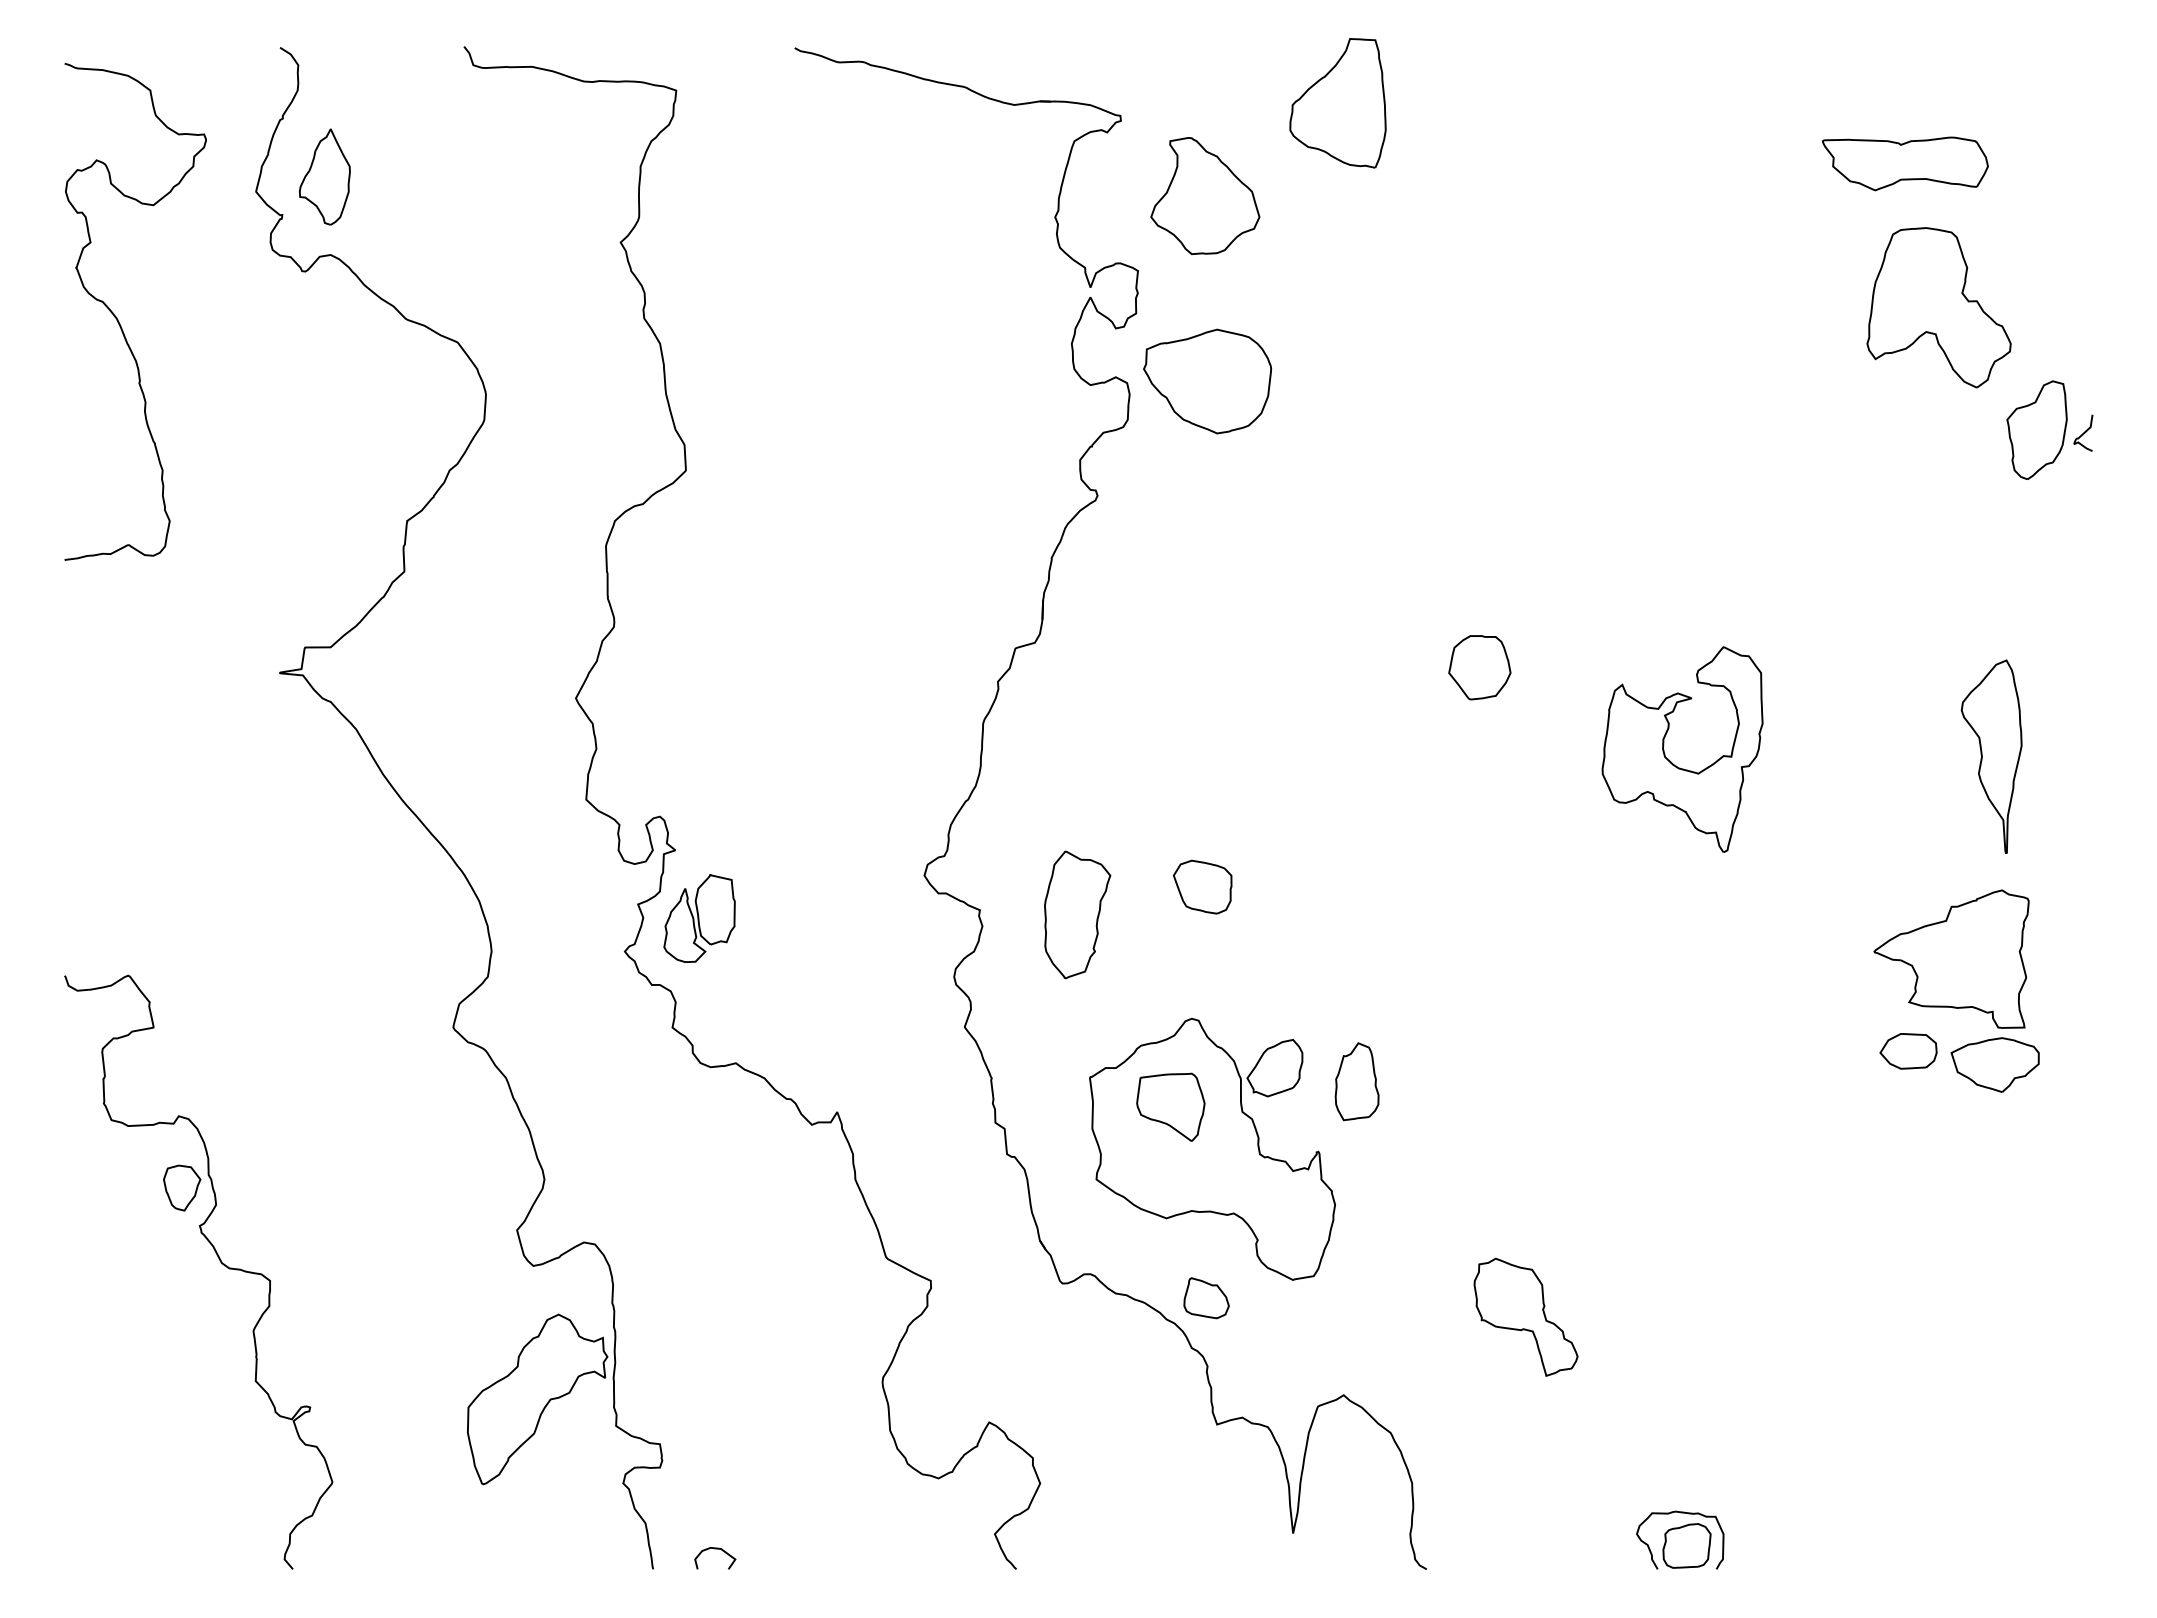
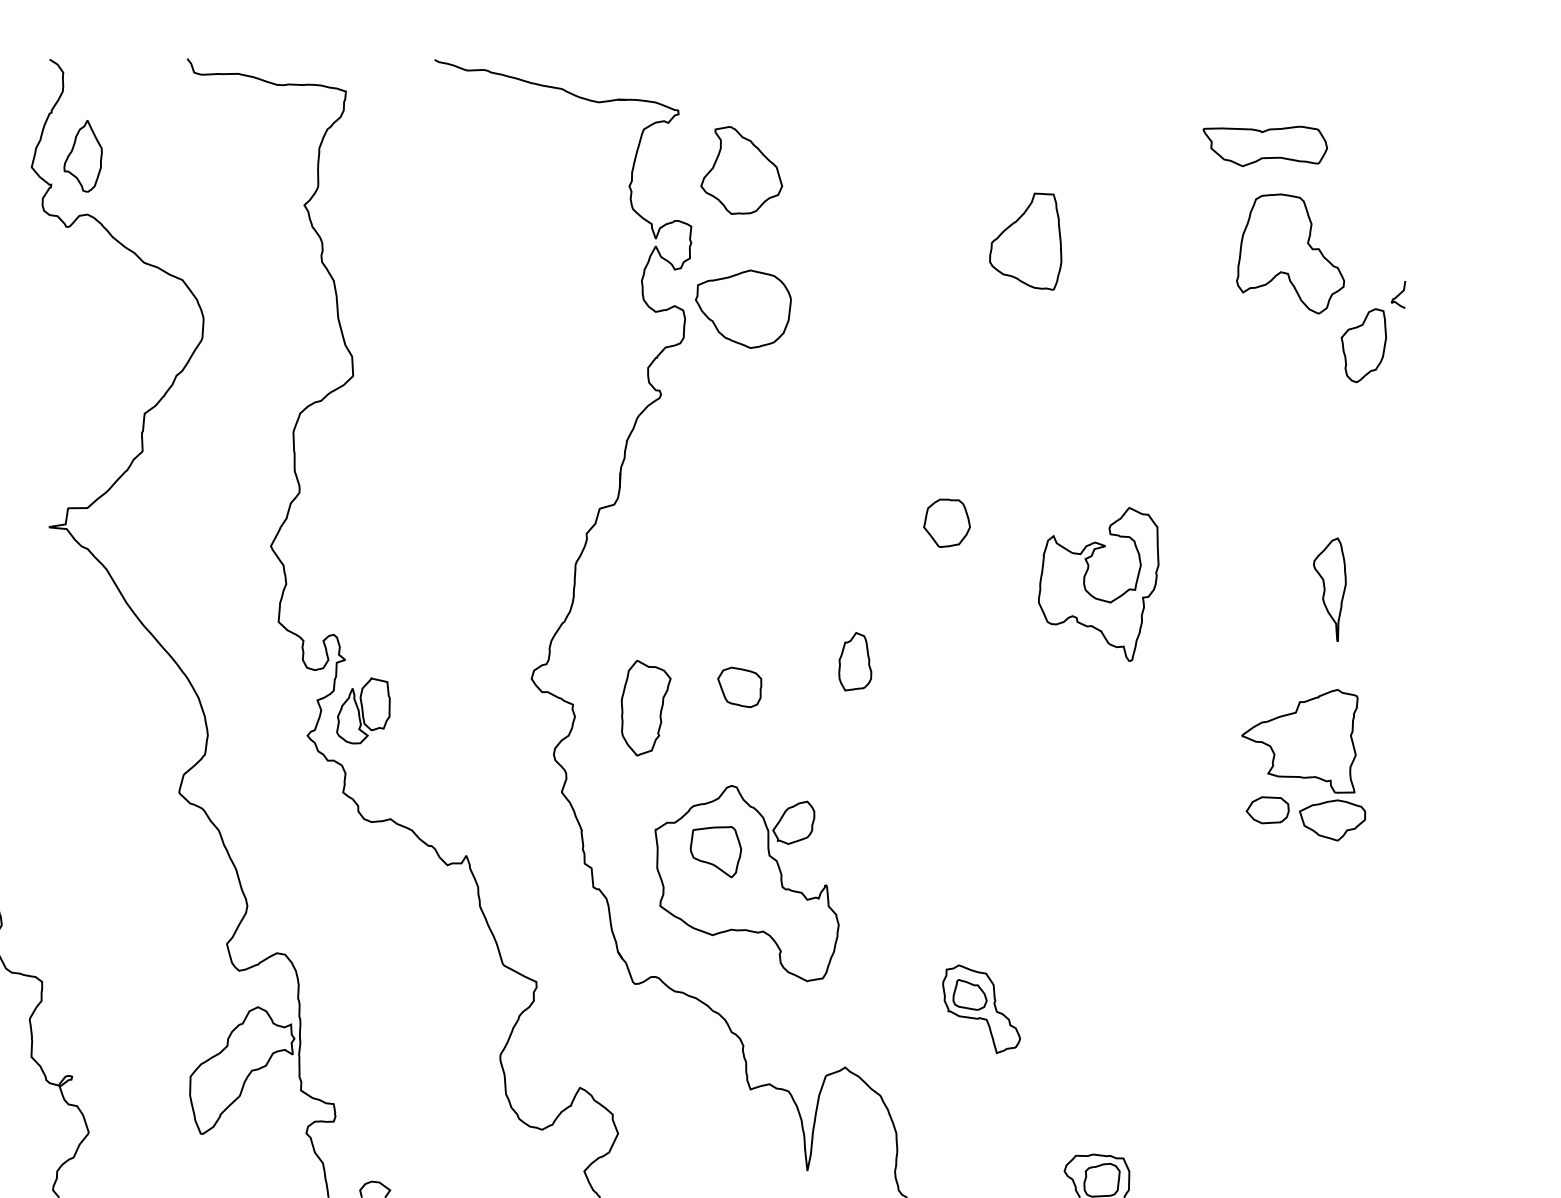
part: (1337, 103) -> (1025, 241), moved
curve: (2083, 432) -> (1398, 294), moved
part: (1991, 756) -> (1329, 589), size x0.71
part: (1356, 1081) -> (854, 661), moved
part: (1206, 1298) -> (969, 995), moved

